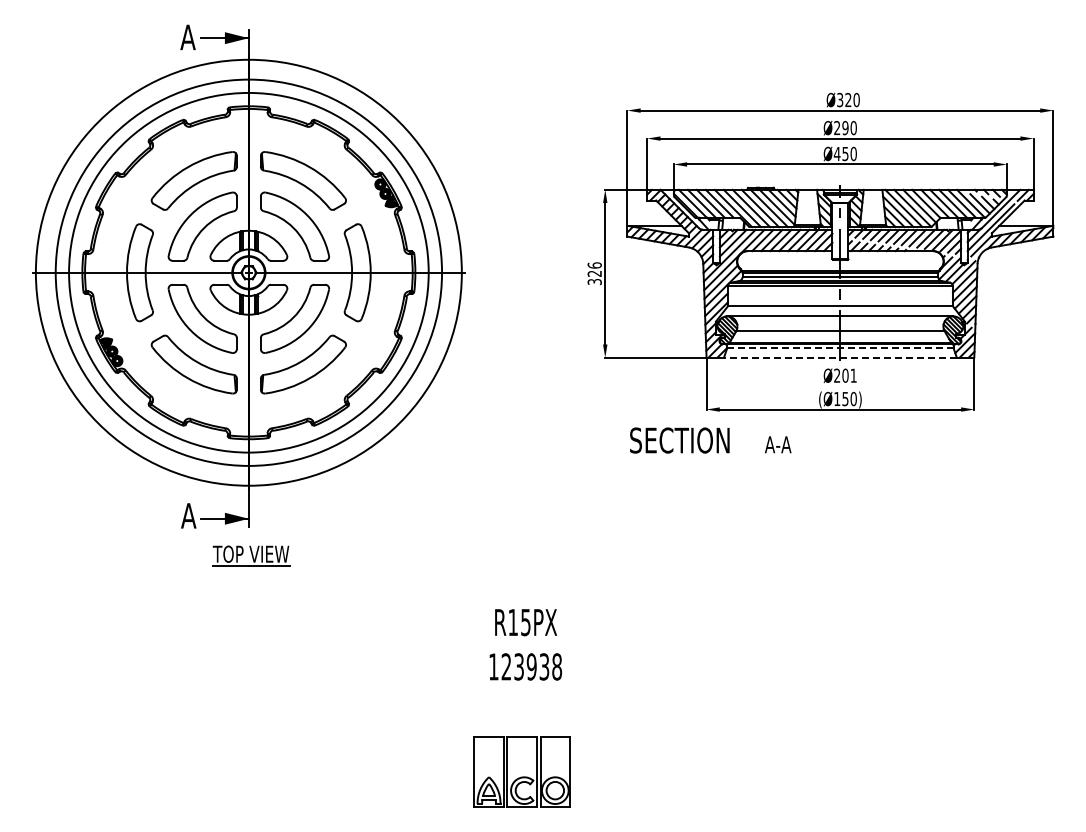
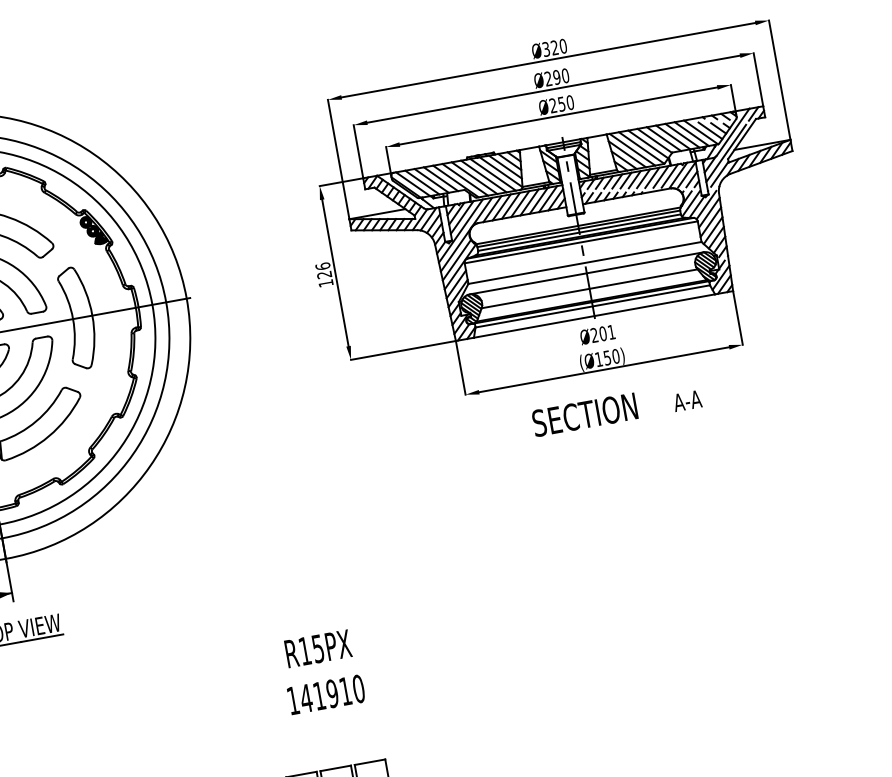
text: (836, 153) -> (552, 105), Ø450 -> Ø250
text: (594, 282) -> (325, 284), 326 -> 126
line: (839, 348) -> (591, 306), dashed -> solid
line: (839, 357) -> (593, 316), dashed -> solid
text: (710, 440) -> (616, 409), moved
text: (531, 666) -> (332, 693), 123938 -> 141910

